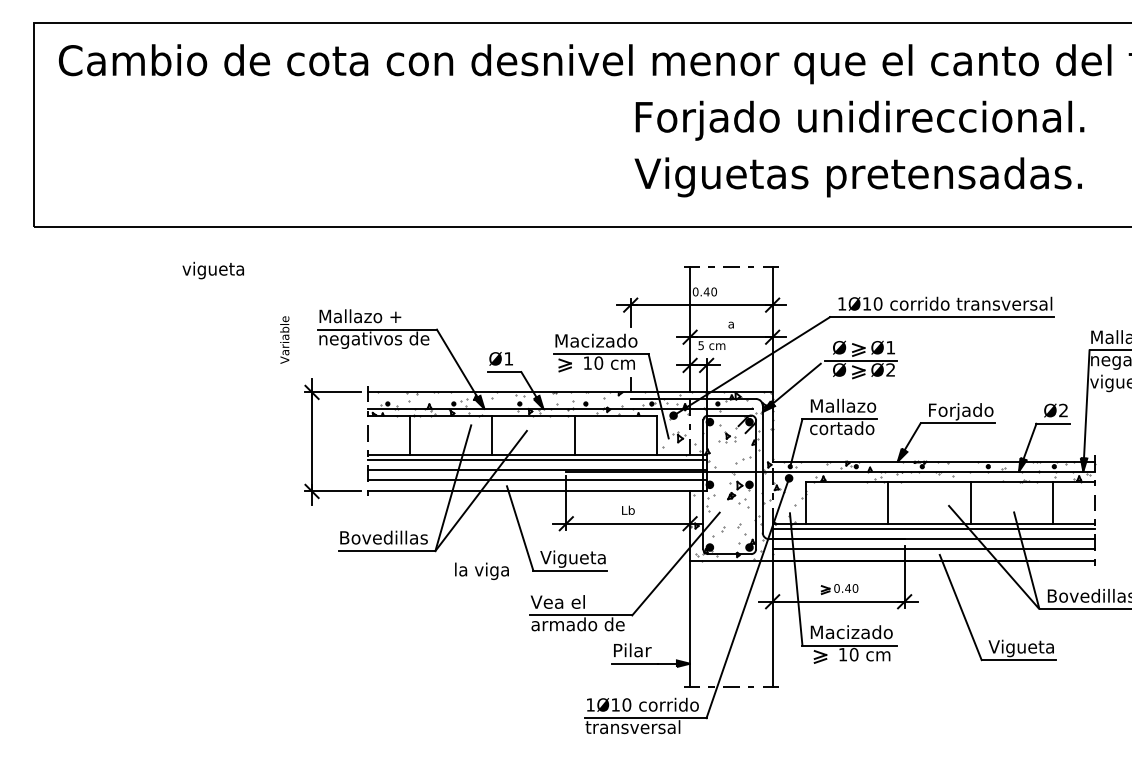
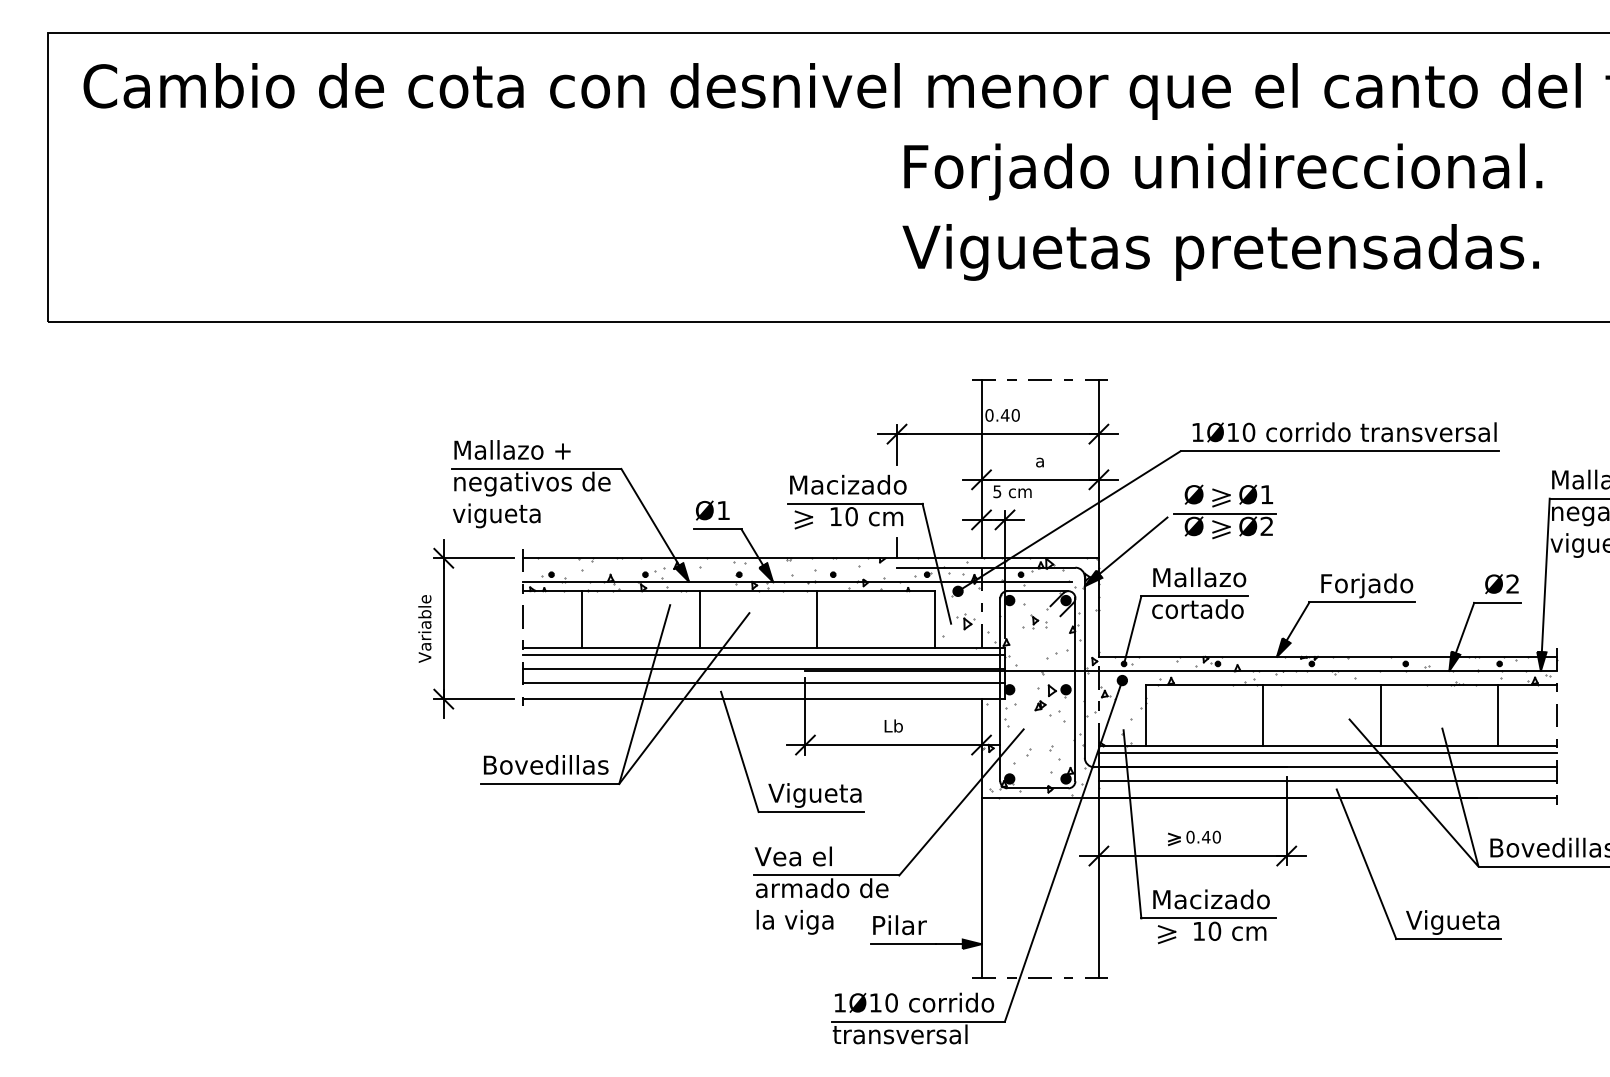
text: (212, 270) -> (495, 515), moved
text: (284, 339) -> (424, 628), moved
text: (481, 570) -> (794, 921), moved

